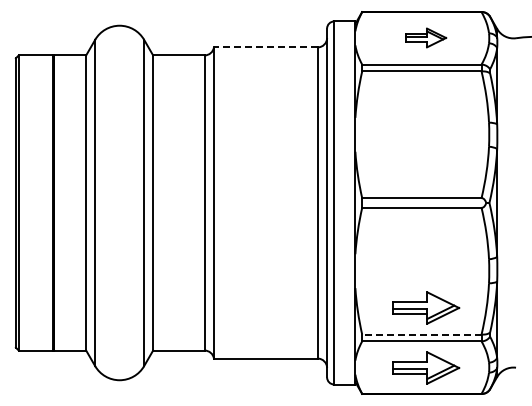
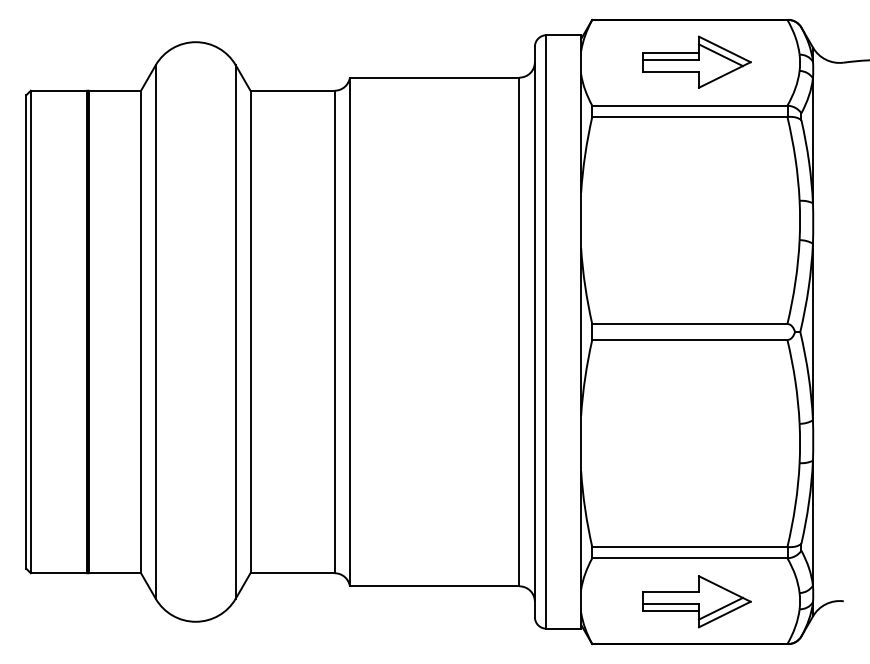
part: (426, 37) -> (697, 61), size x1.67
line: (265, 47) -> (434, 77), dashed -> solid
part: (426, 307) -> (697, 502), removed
line: (421, 334) -> (689, 546), dashed -> solid

